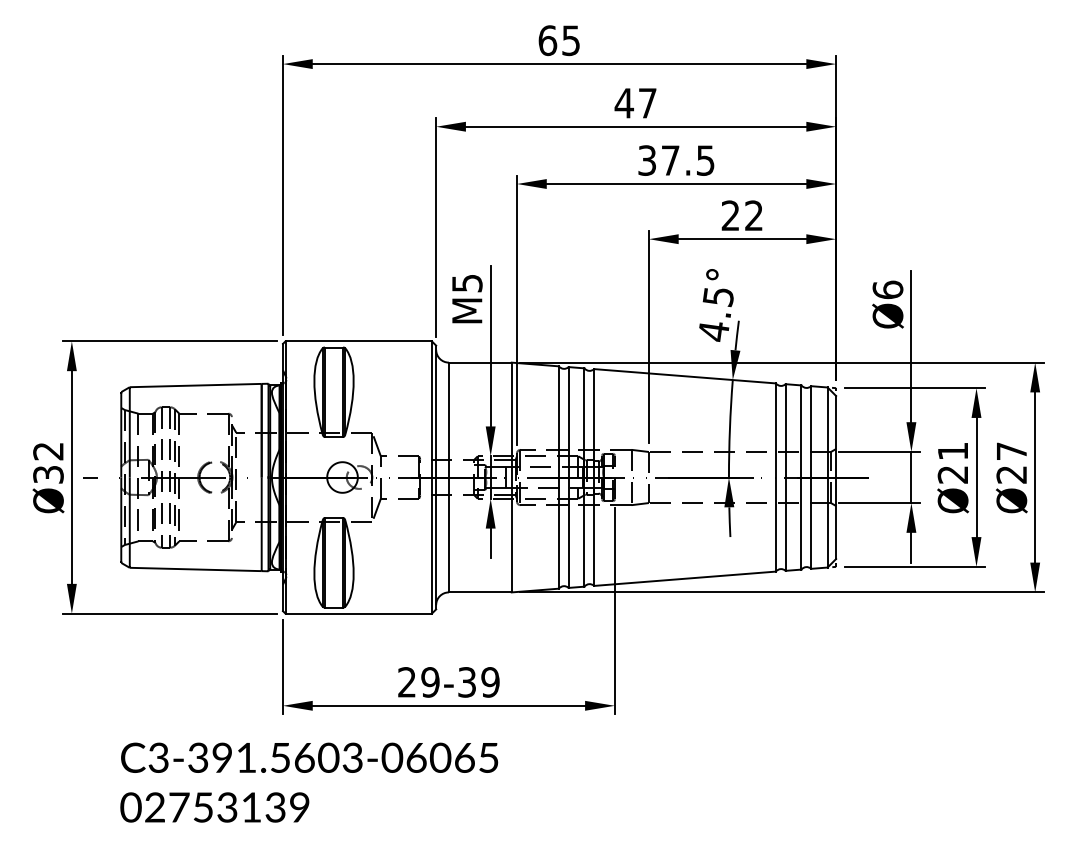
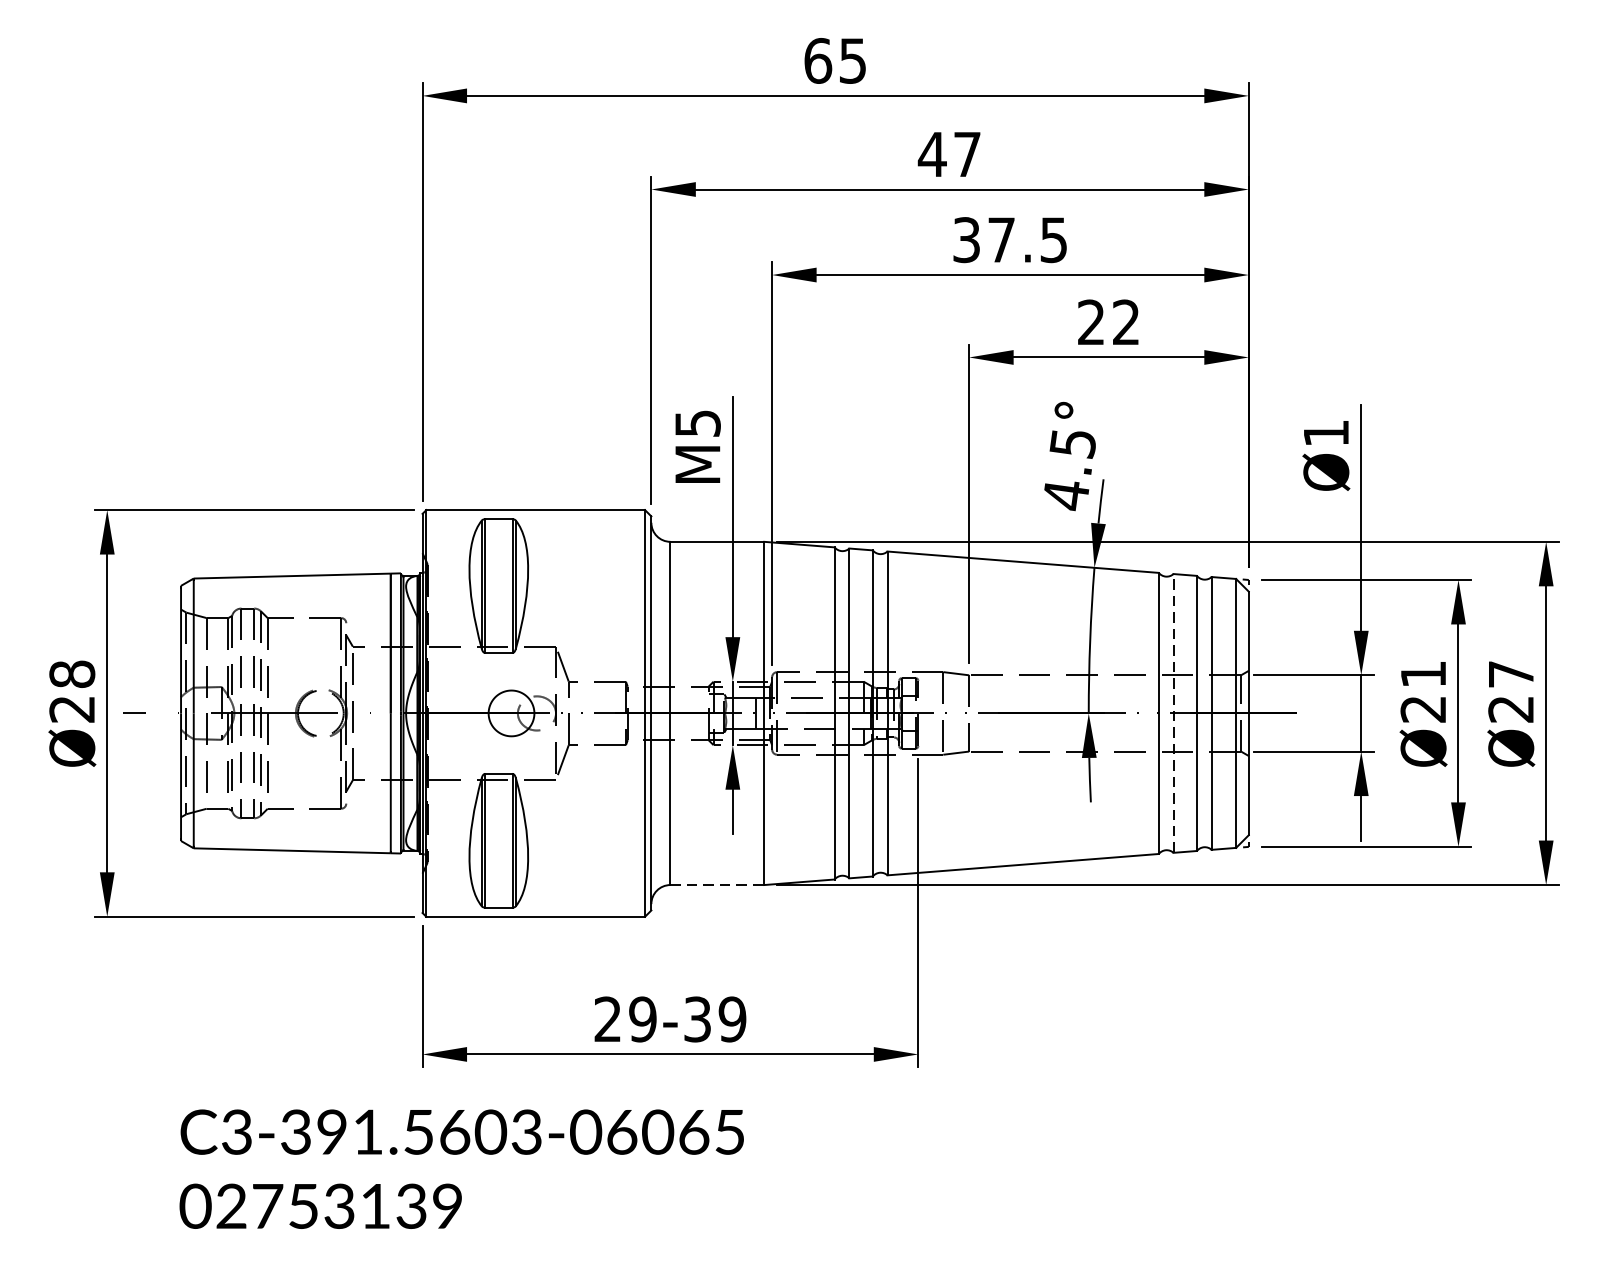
text: (887, 289) -> (1325, 432), Ø6 -> Ø1
text: (48, 462) -> (72, 691), Ø32 -> Ø28
line: (785, 477) -> (1173, 713), solid -> dashed
line: (480, 592) -> (717, 885), solid -> dashed

